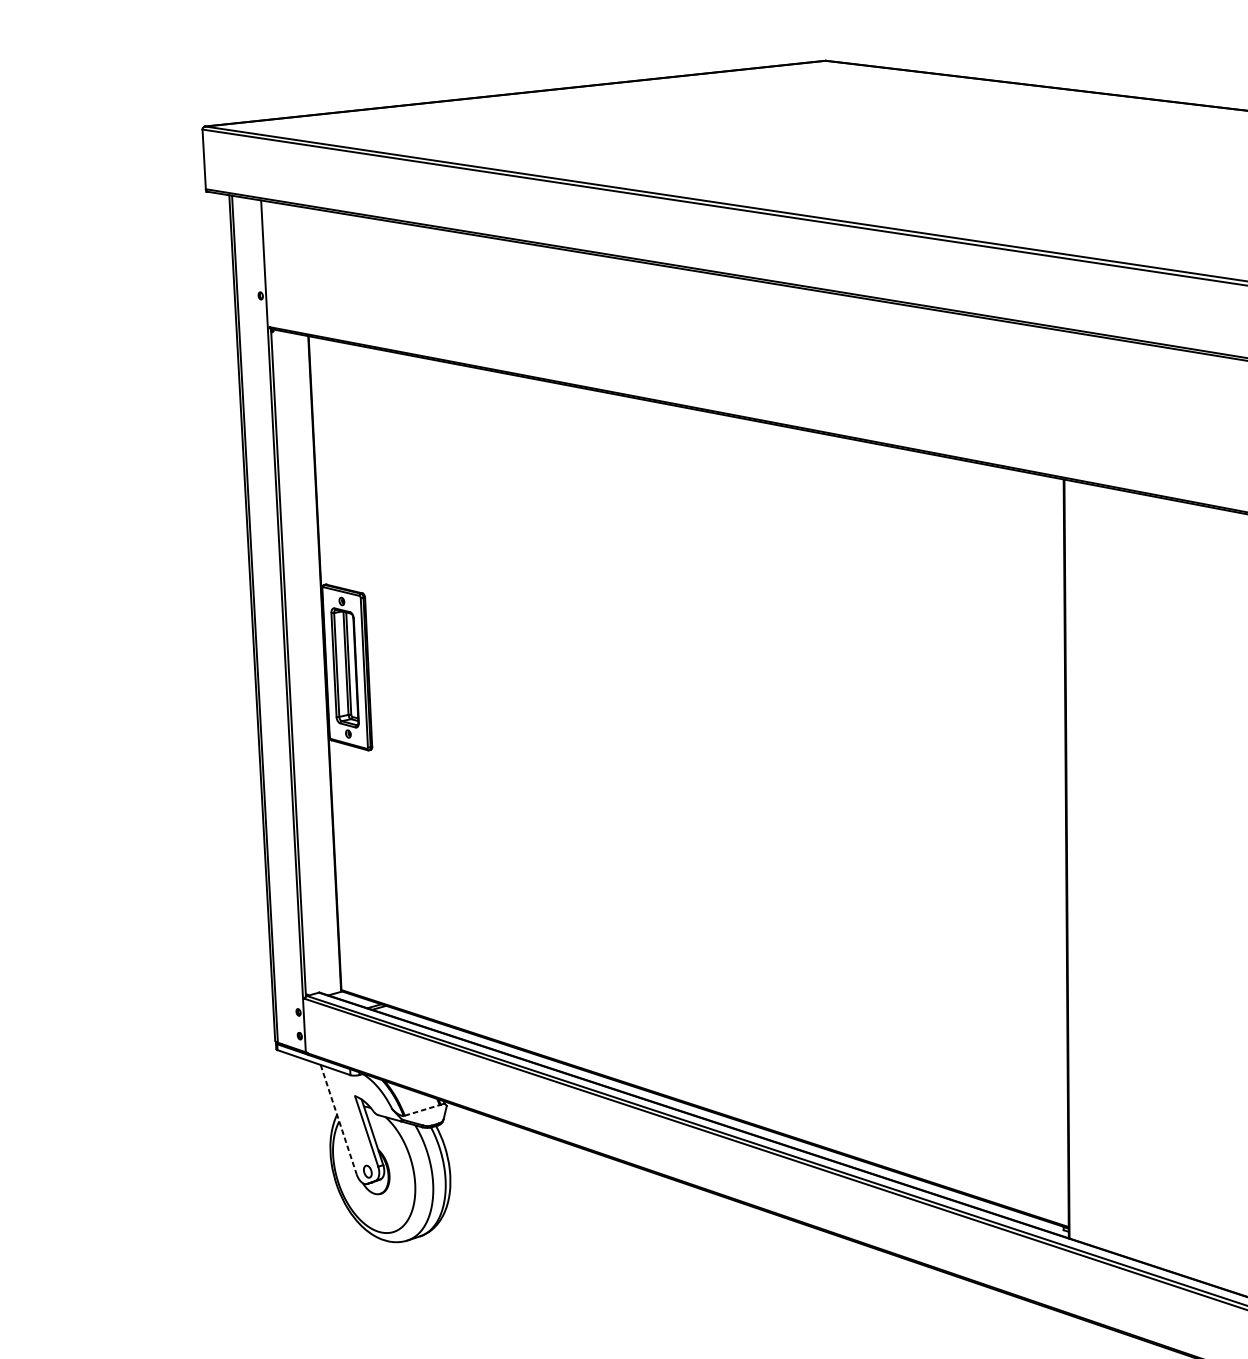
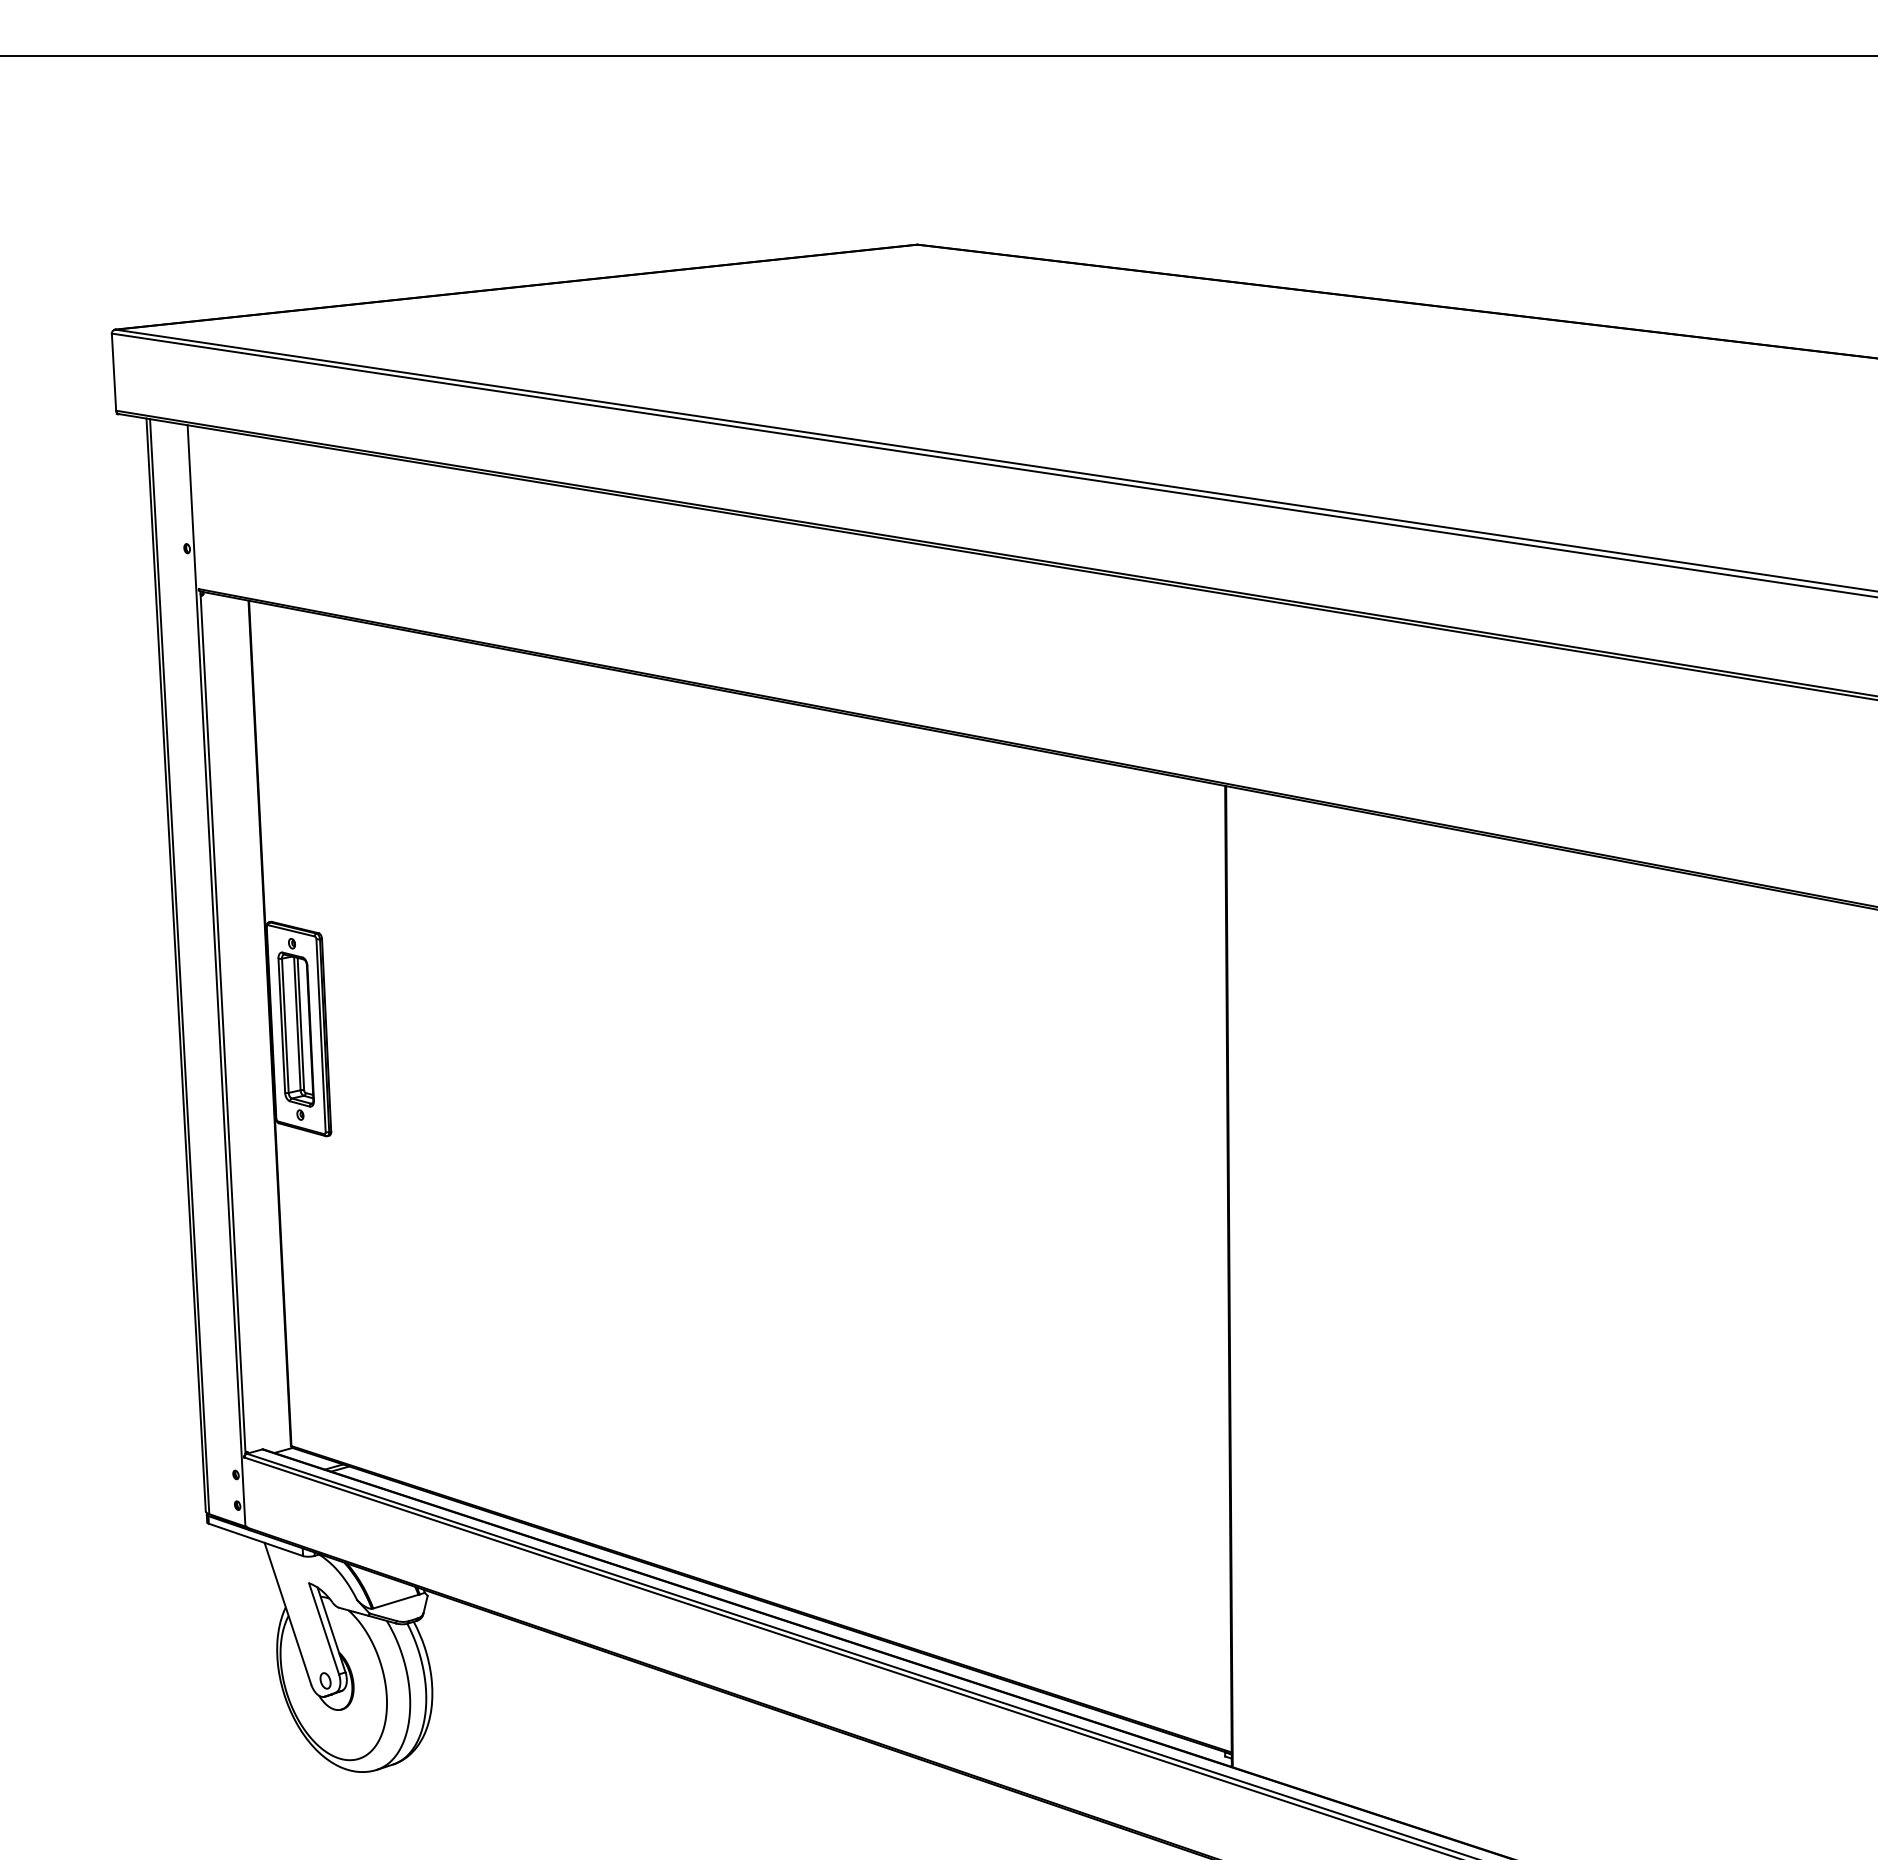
line: (421, 1110) -> (395, 1601), dashed -> solid
line: (338, 1119) -> (287, 1613), dashed -> solid

